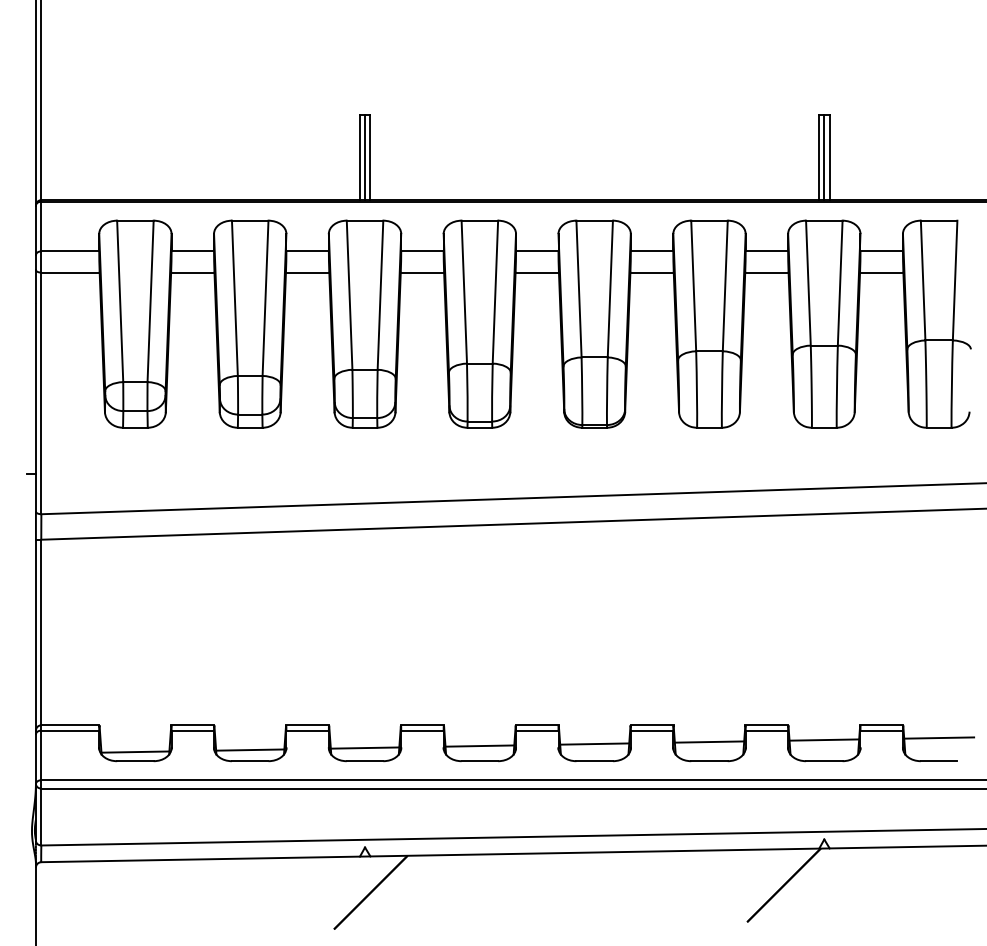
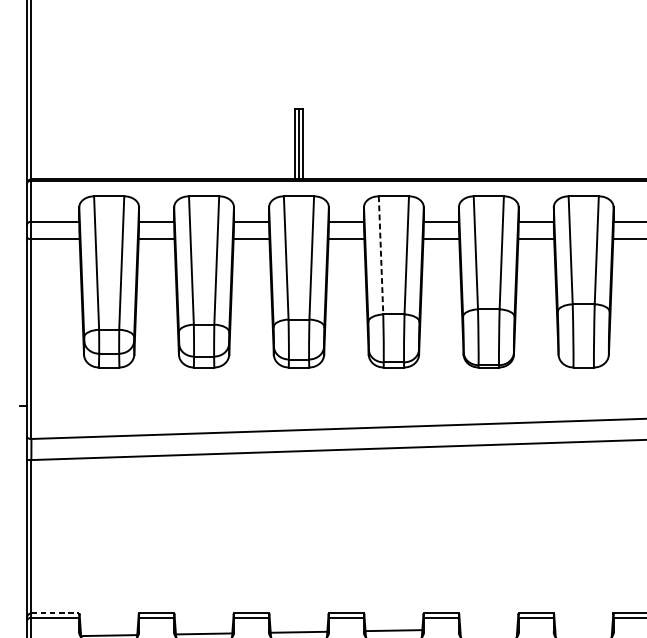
line: (464, 292) -> (381, 255), solid -> dashed
line: (70, 725) -> (55, 613), solid -> dashed
line: (709, 741) -> (583, 626), removed
line: (594, 743) -> (488, 628), removed

